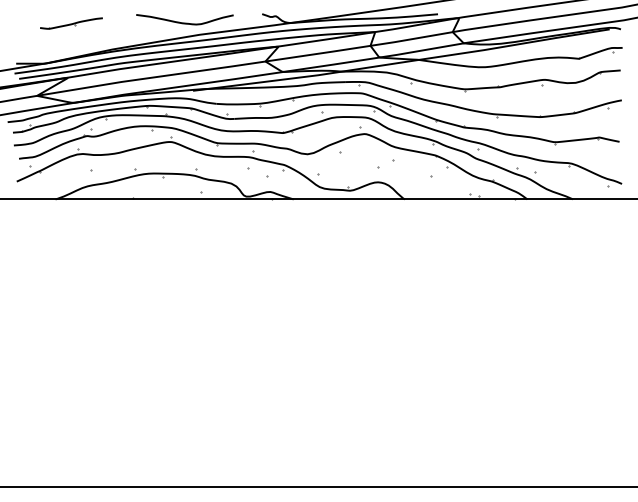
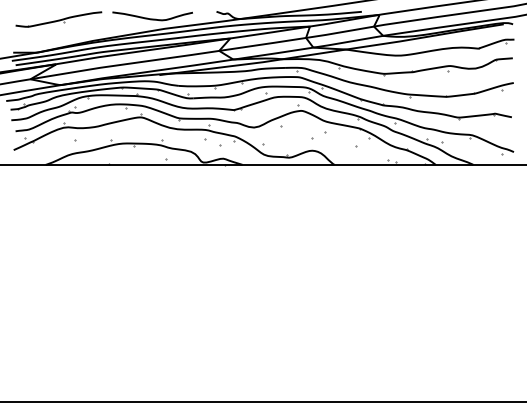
part: (71, 23) -> (58, 19), size x1.67

